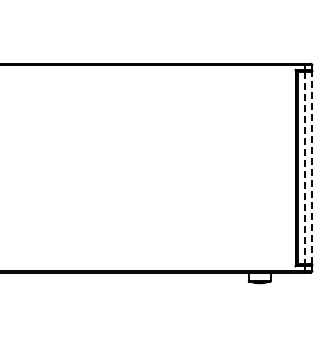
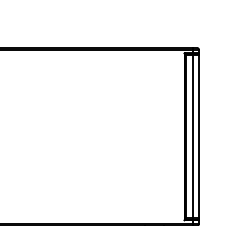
line: (305, 168) -> (193, 137), dashed -> solid
line: (312, 168) -> (198, 137), dashed -> solid

